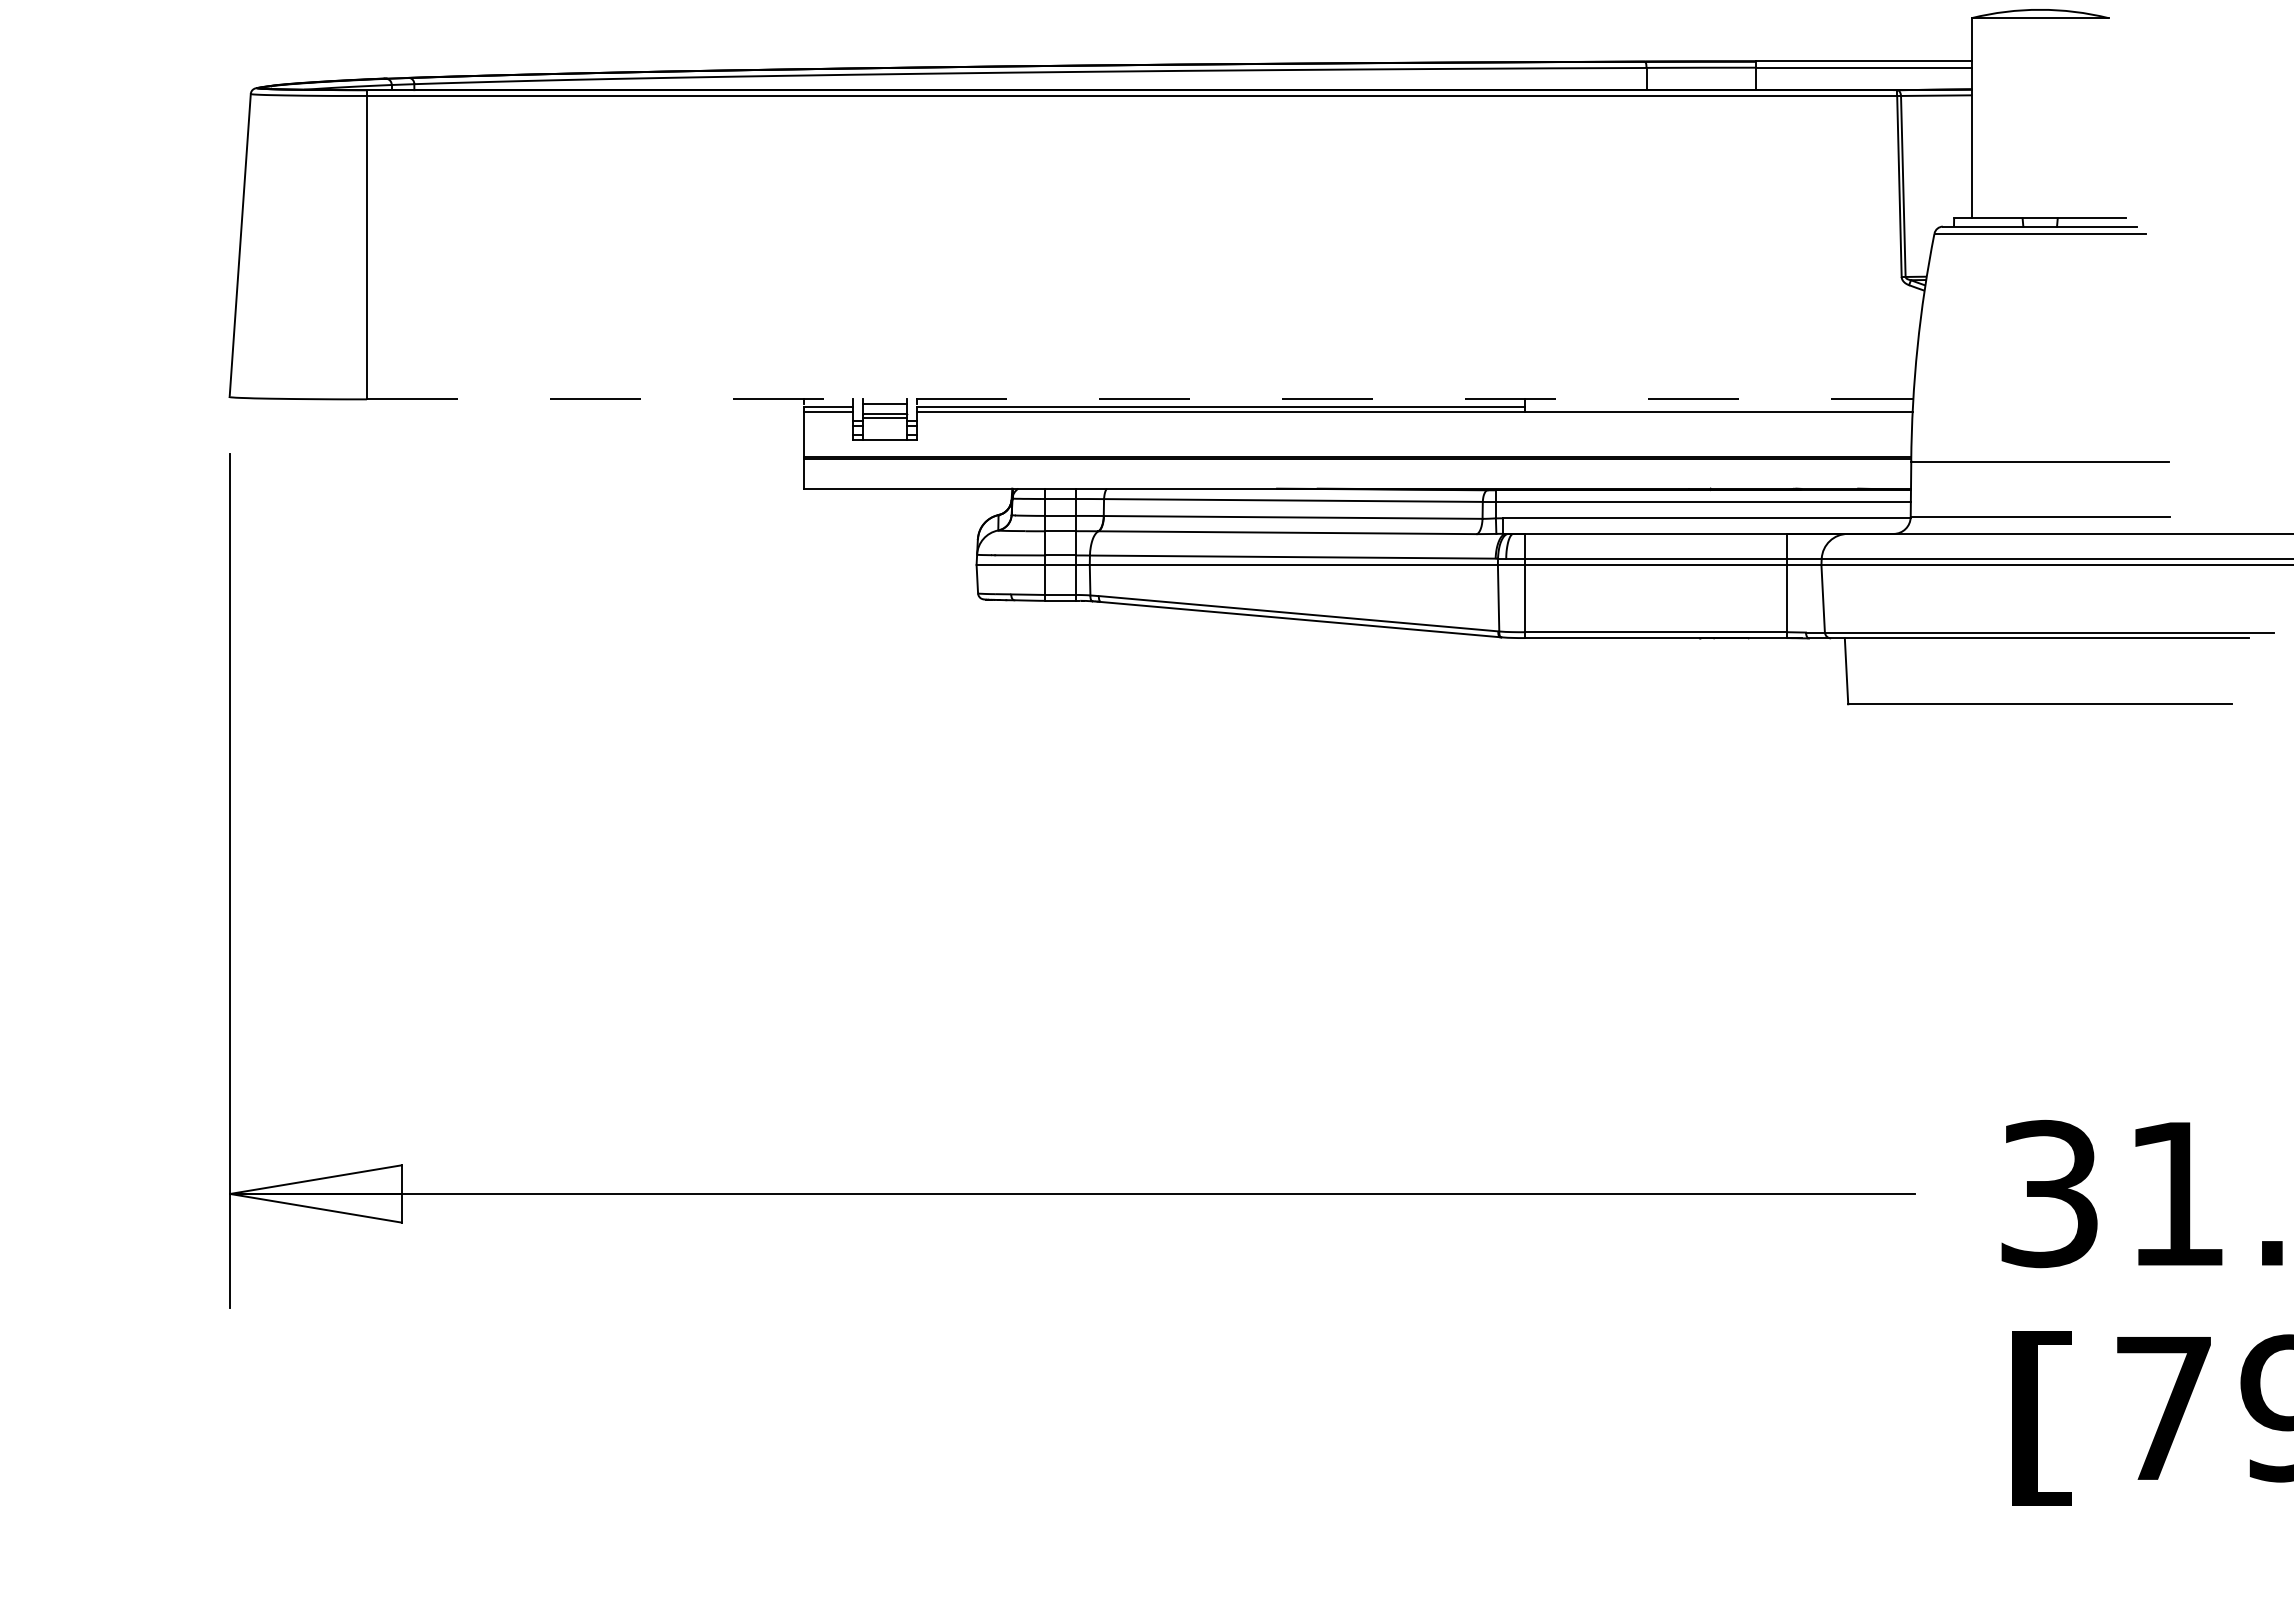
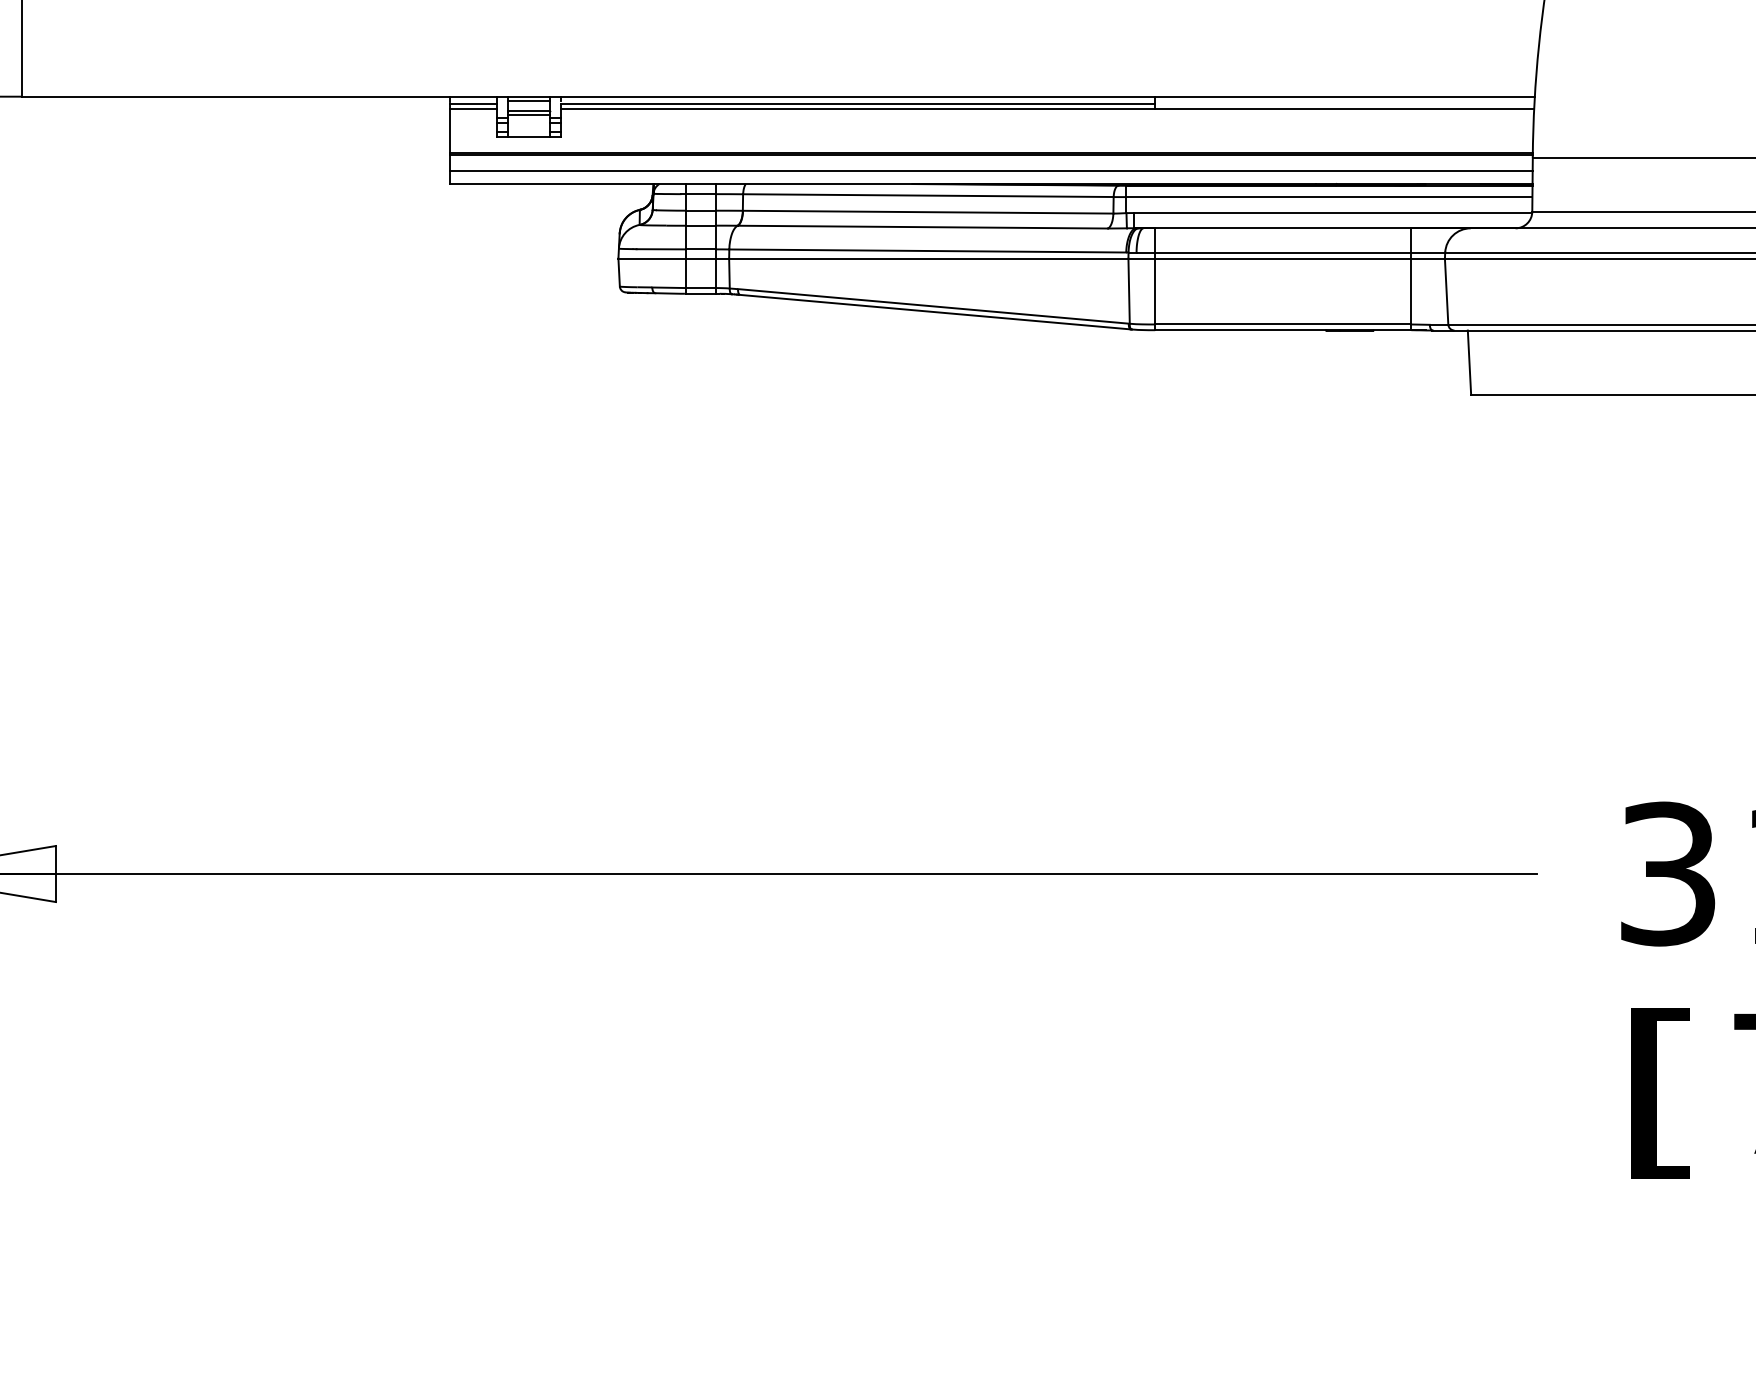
line: (1140, 399) -> (778, 96), dashed -> solid
line: (1357, 475) -> (991, 171), added

